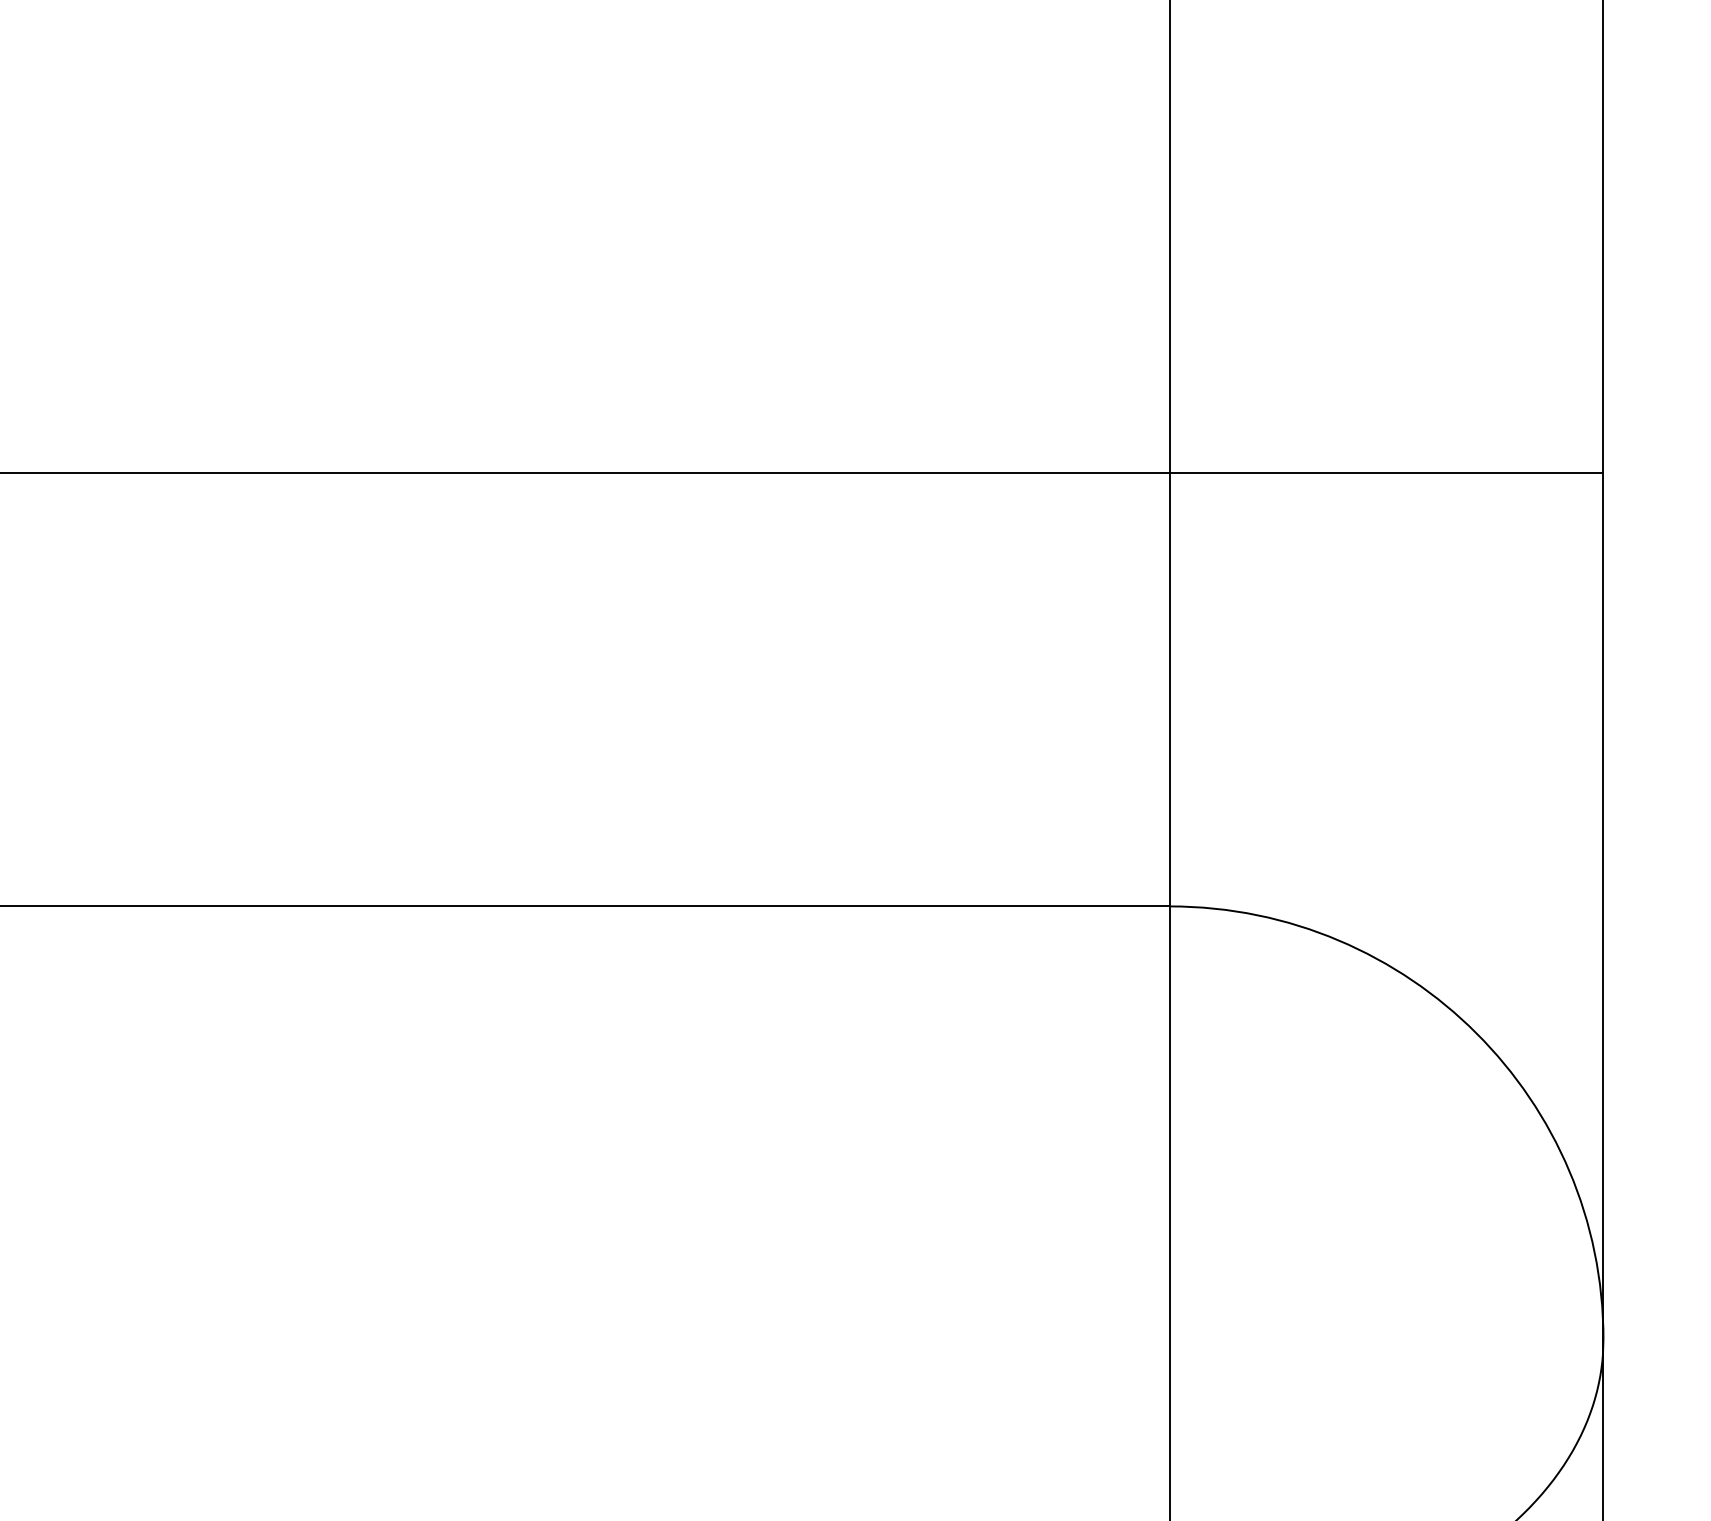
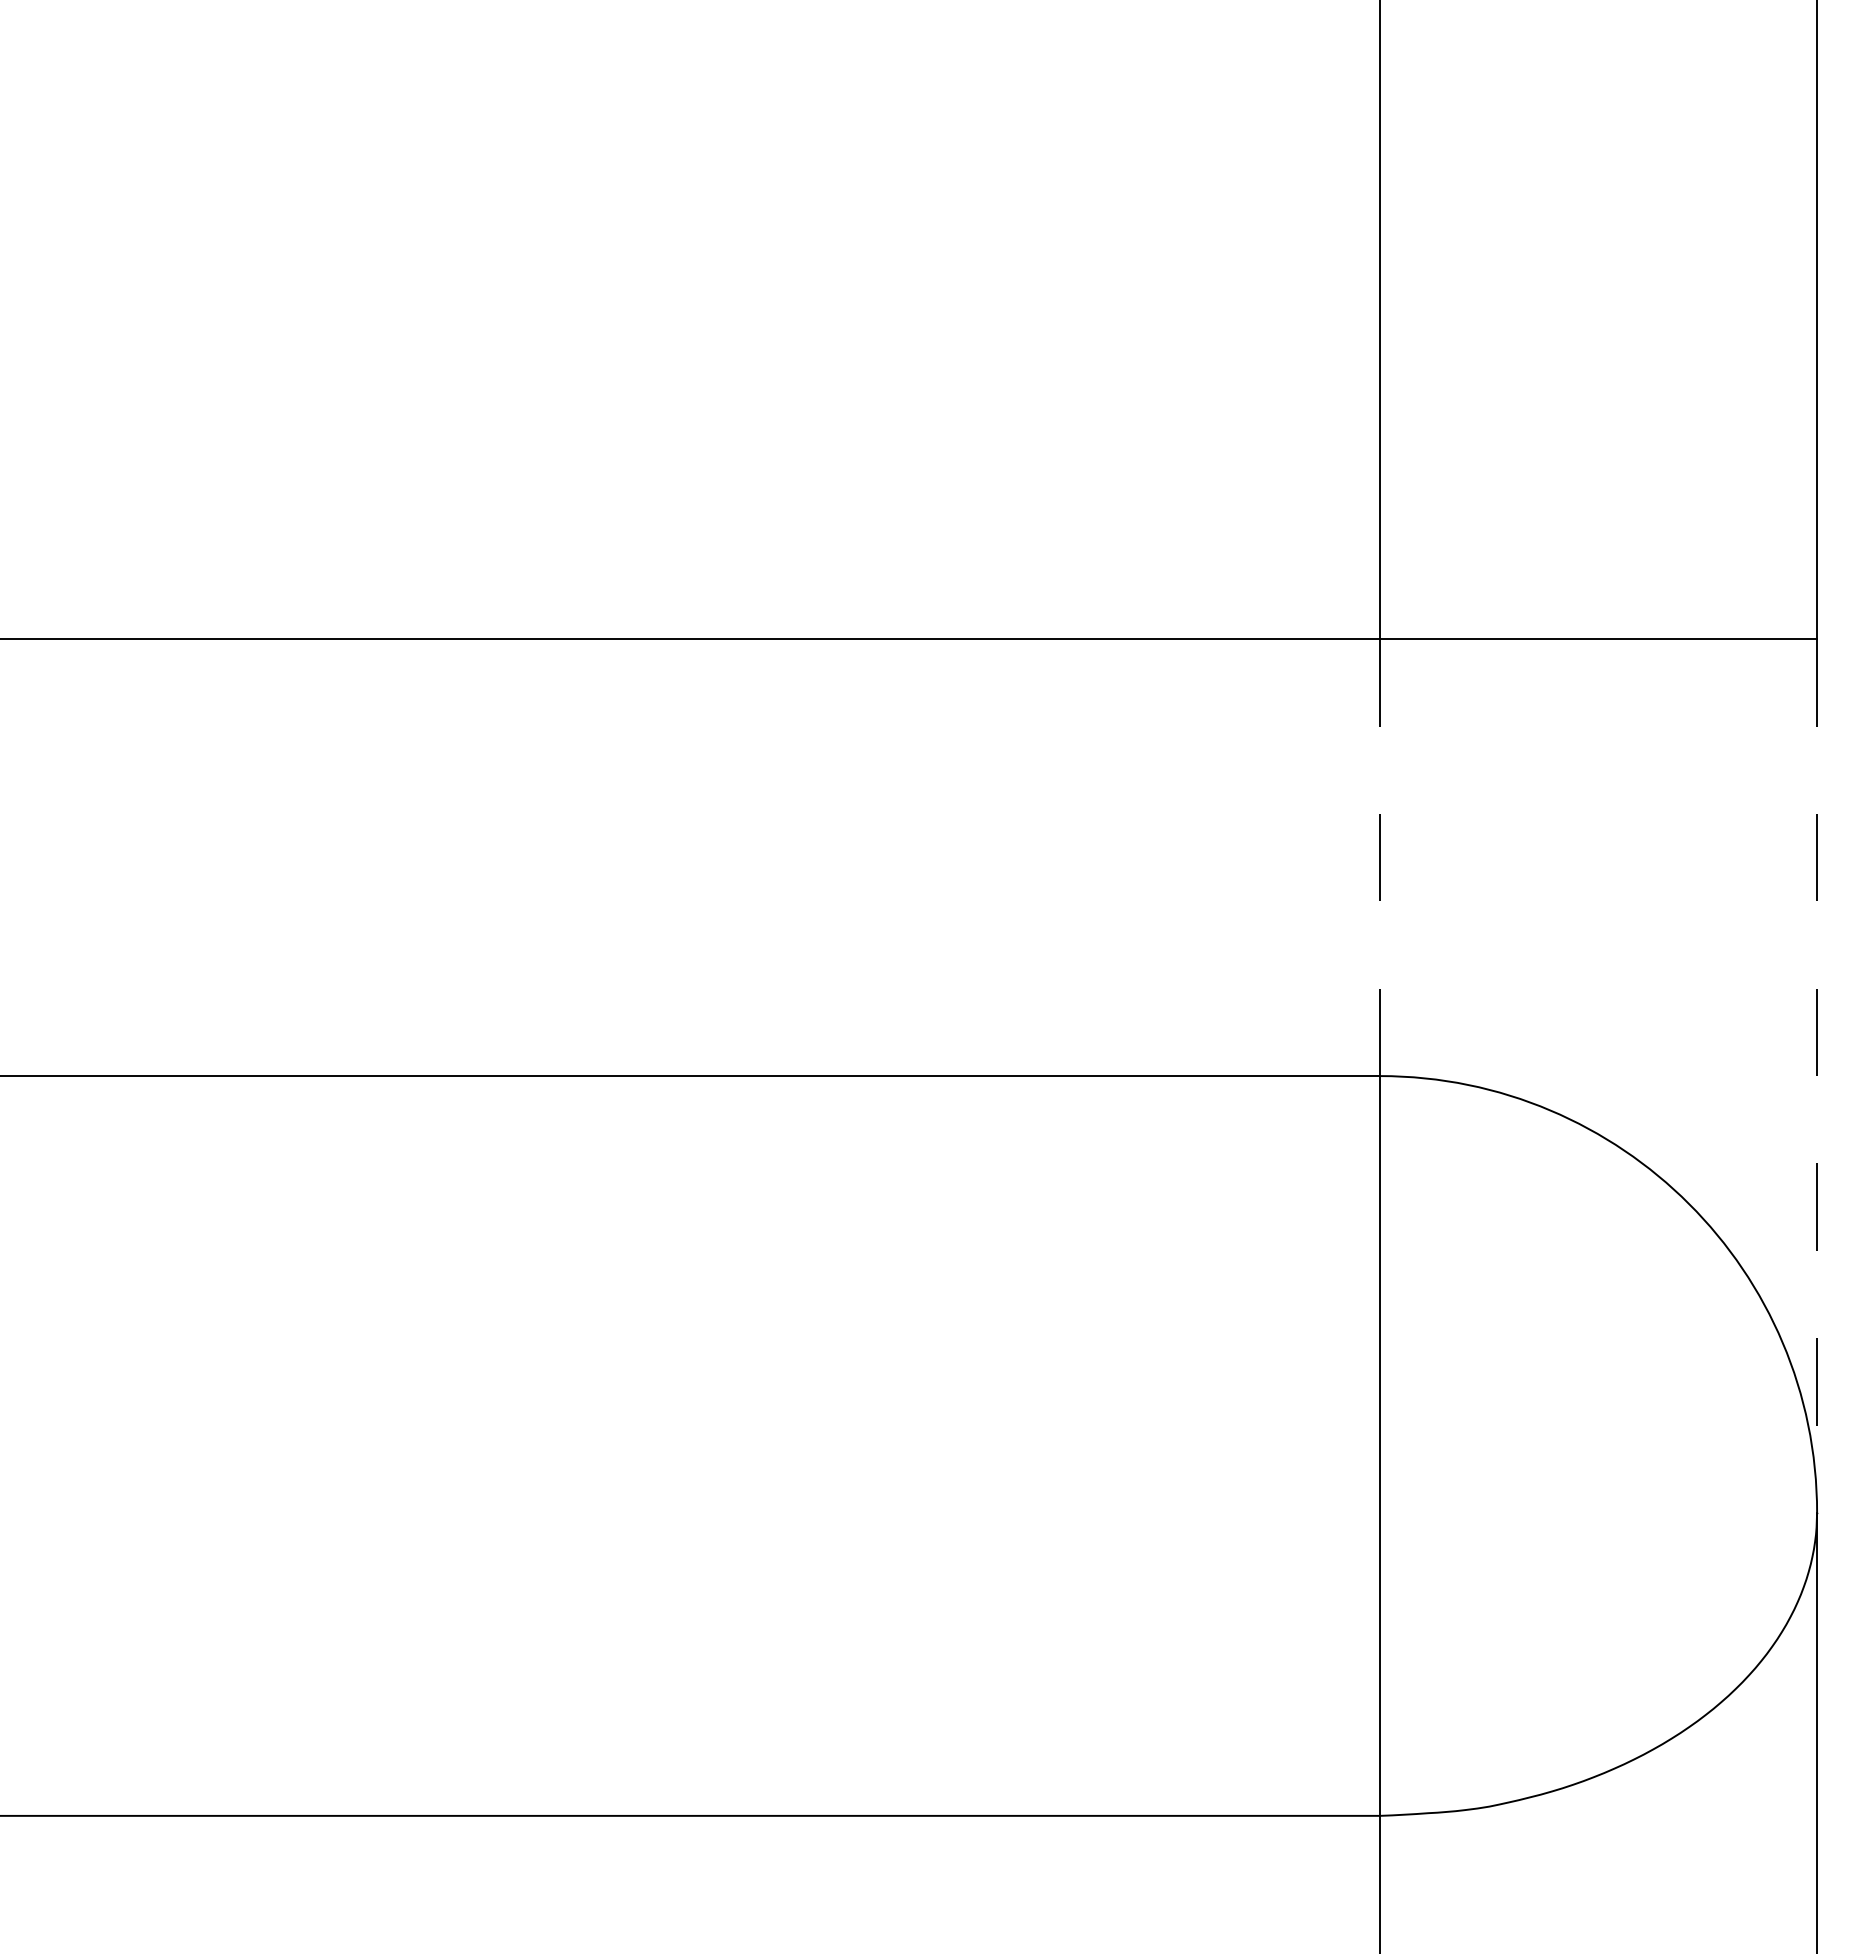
line: (1170, 689) -> (1380, 857), solid -> dashed
line: (1603, 906) -> (1817, 1076), solid -> dashed

